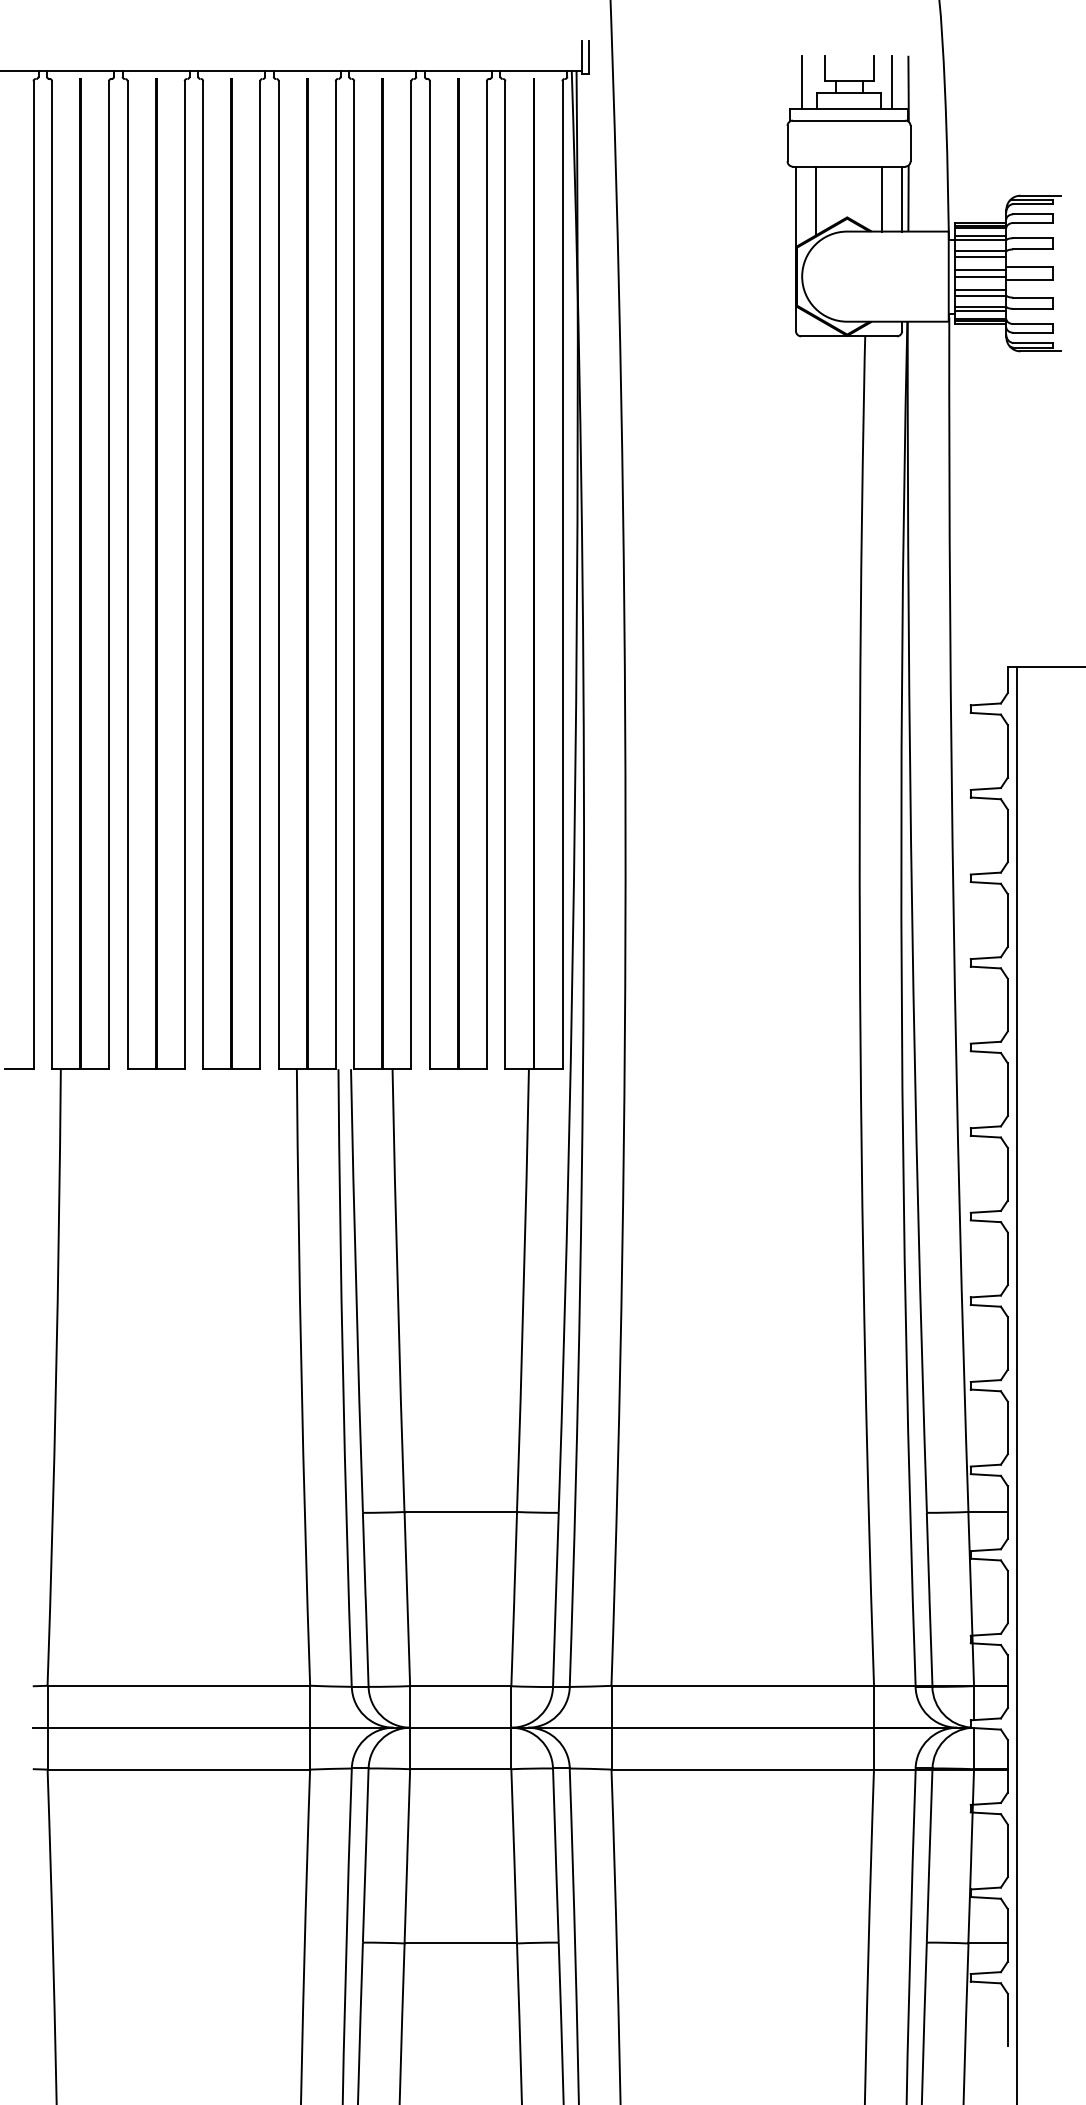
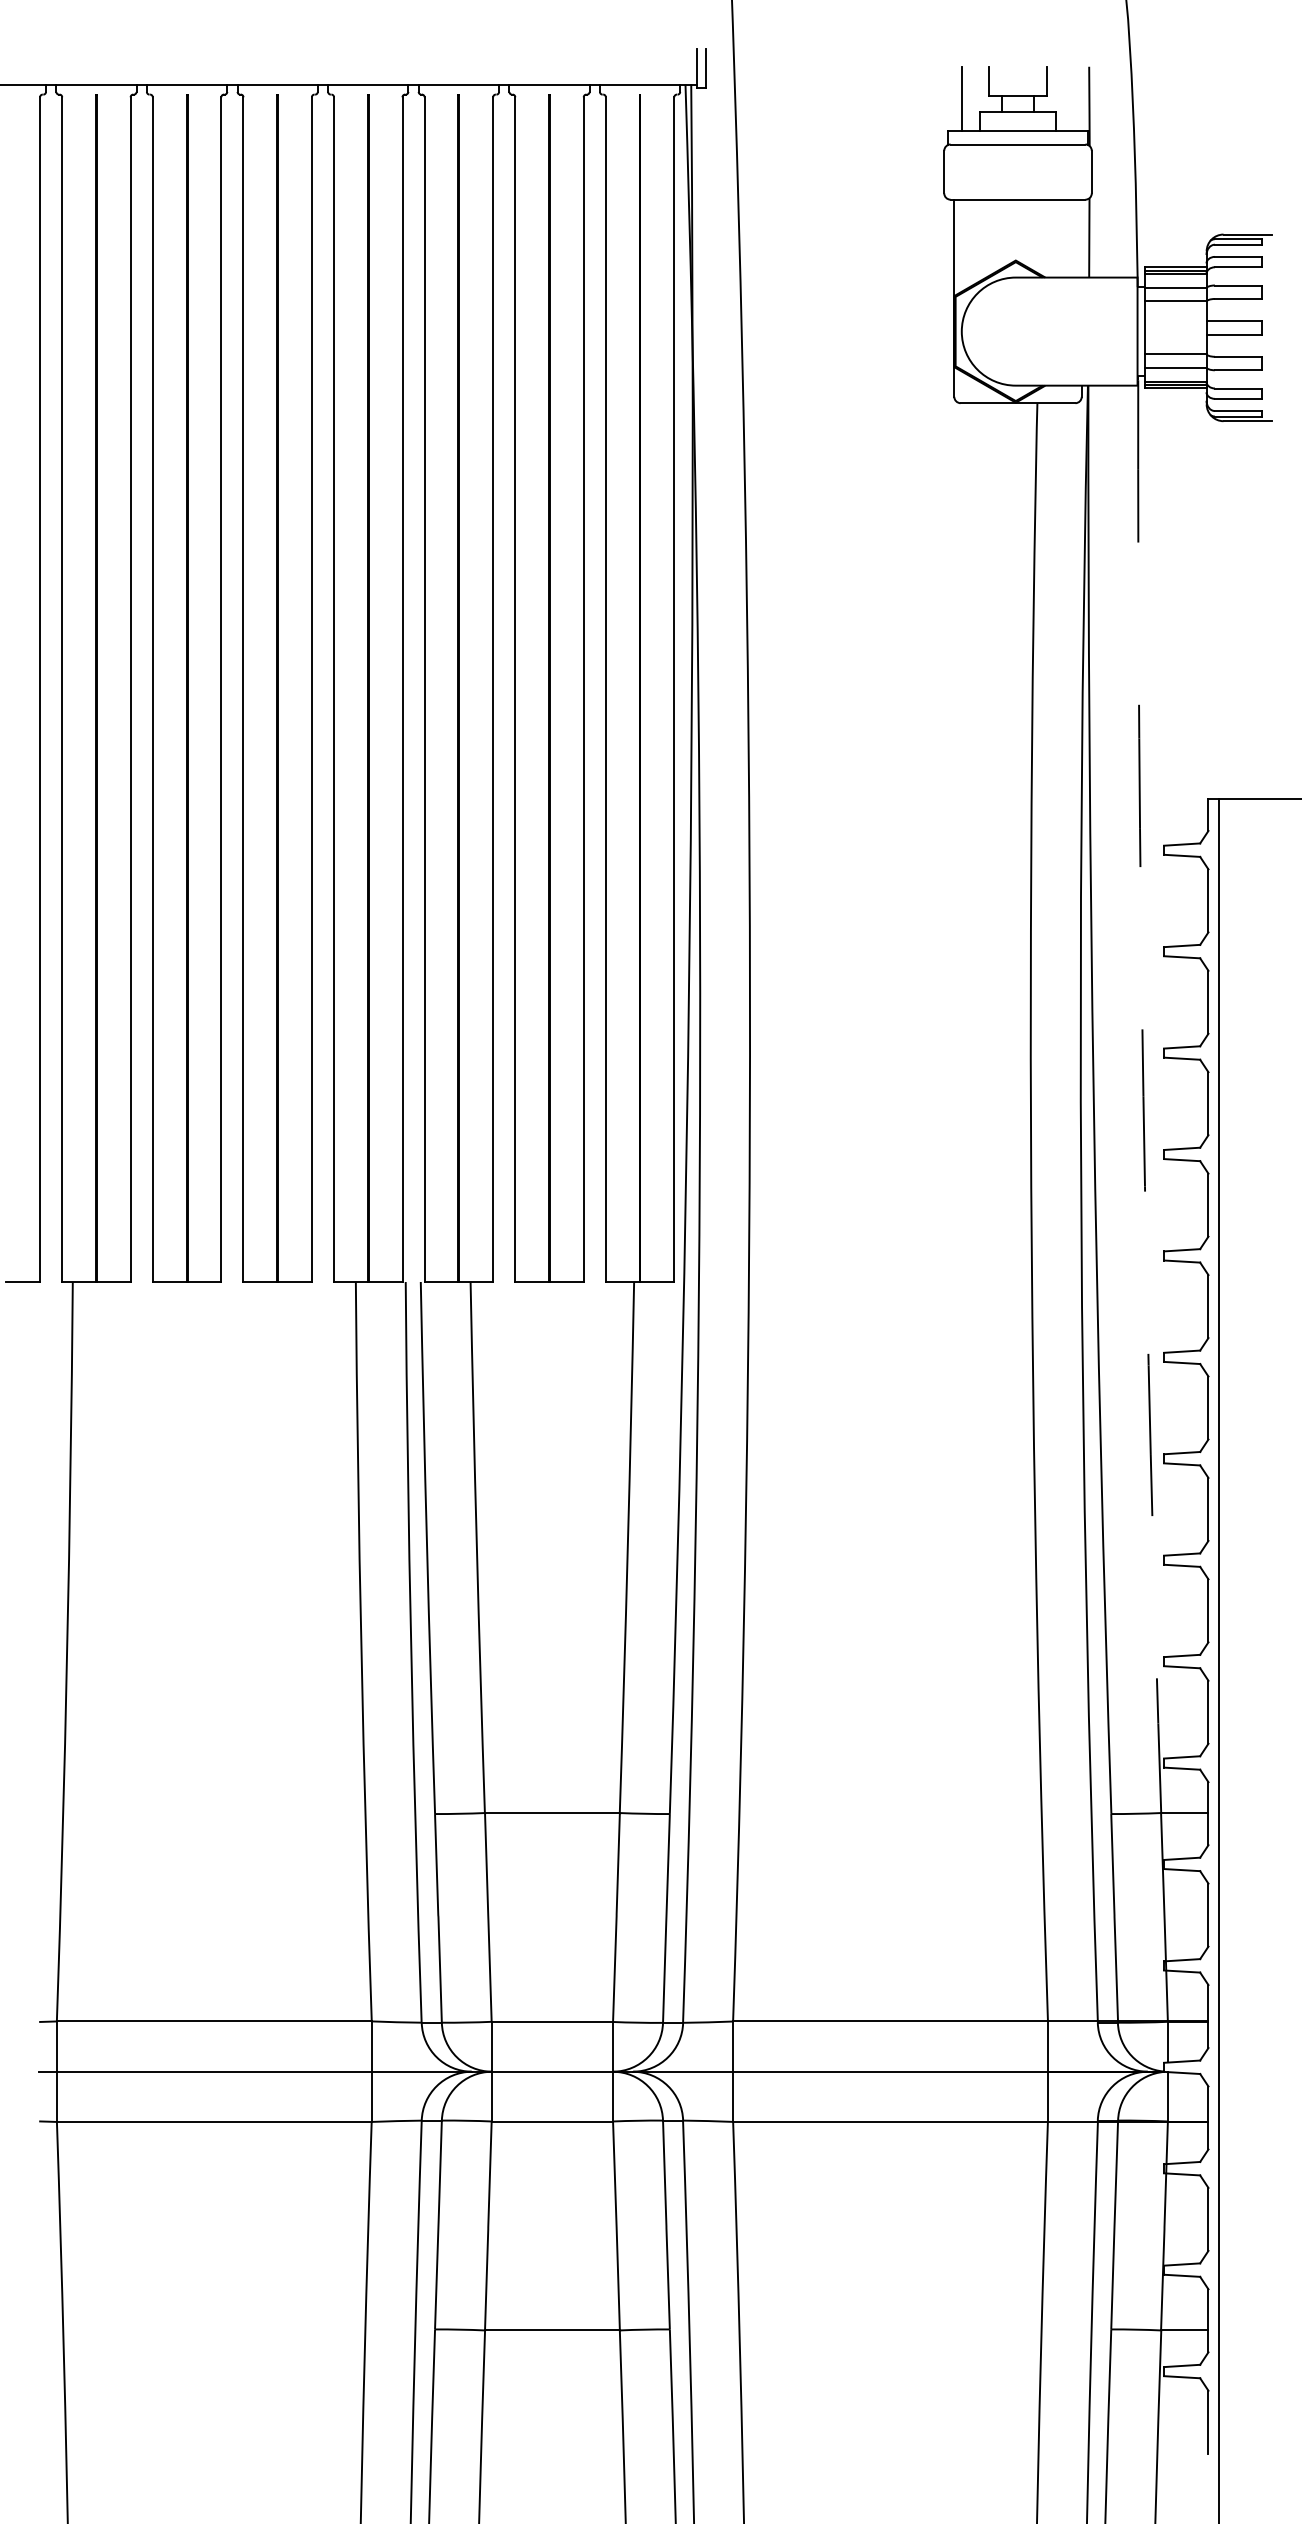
line: (892, 82) -> (1070, 98), removed
line: (881, 199) -> (1057, 238), removed
line: (901, 199) -> (1081, 238), removed
line: (816, 200) -> (978, 240), removed
line: (980, 235) -> (1175, 282), removed
line: (980, 257) -> (1175, 308), removed
line: (980, 270) -> (1175, 324), removed
line: (980, 276) -> (1175, 331), removed
line: (980, 289) -> (1175, 347), removed
line: (980, 311) -> (1175, 373), removed
arc: (953, 914) -> (1143, 1096), solid -> dashed

